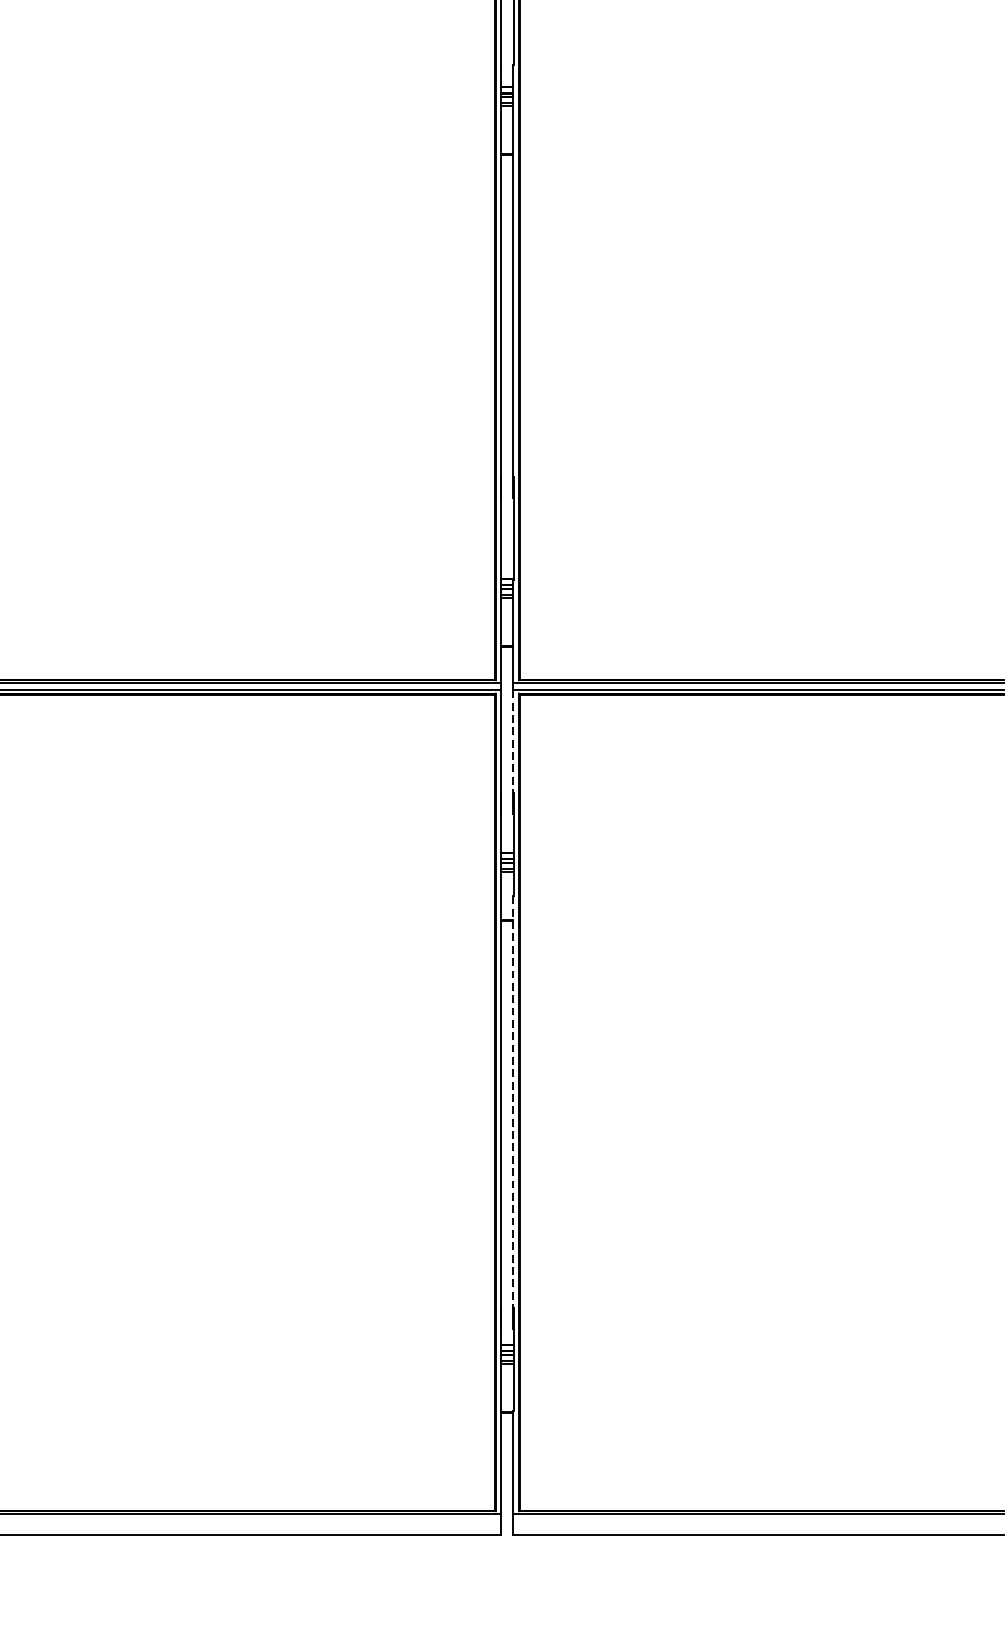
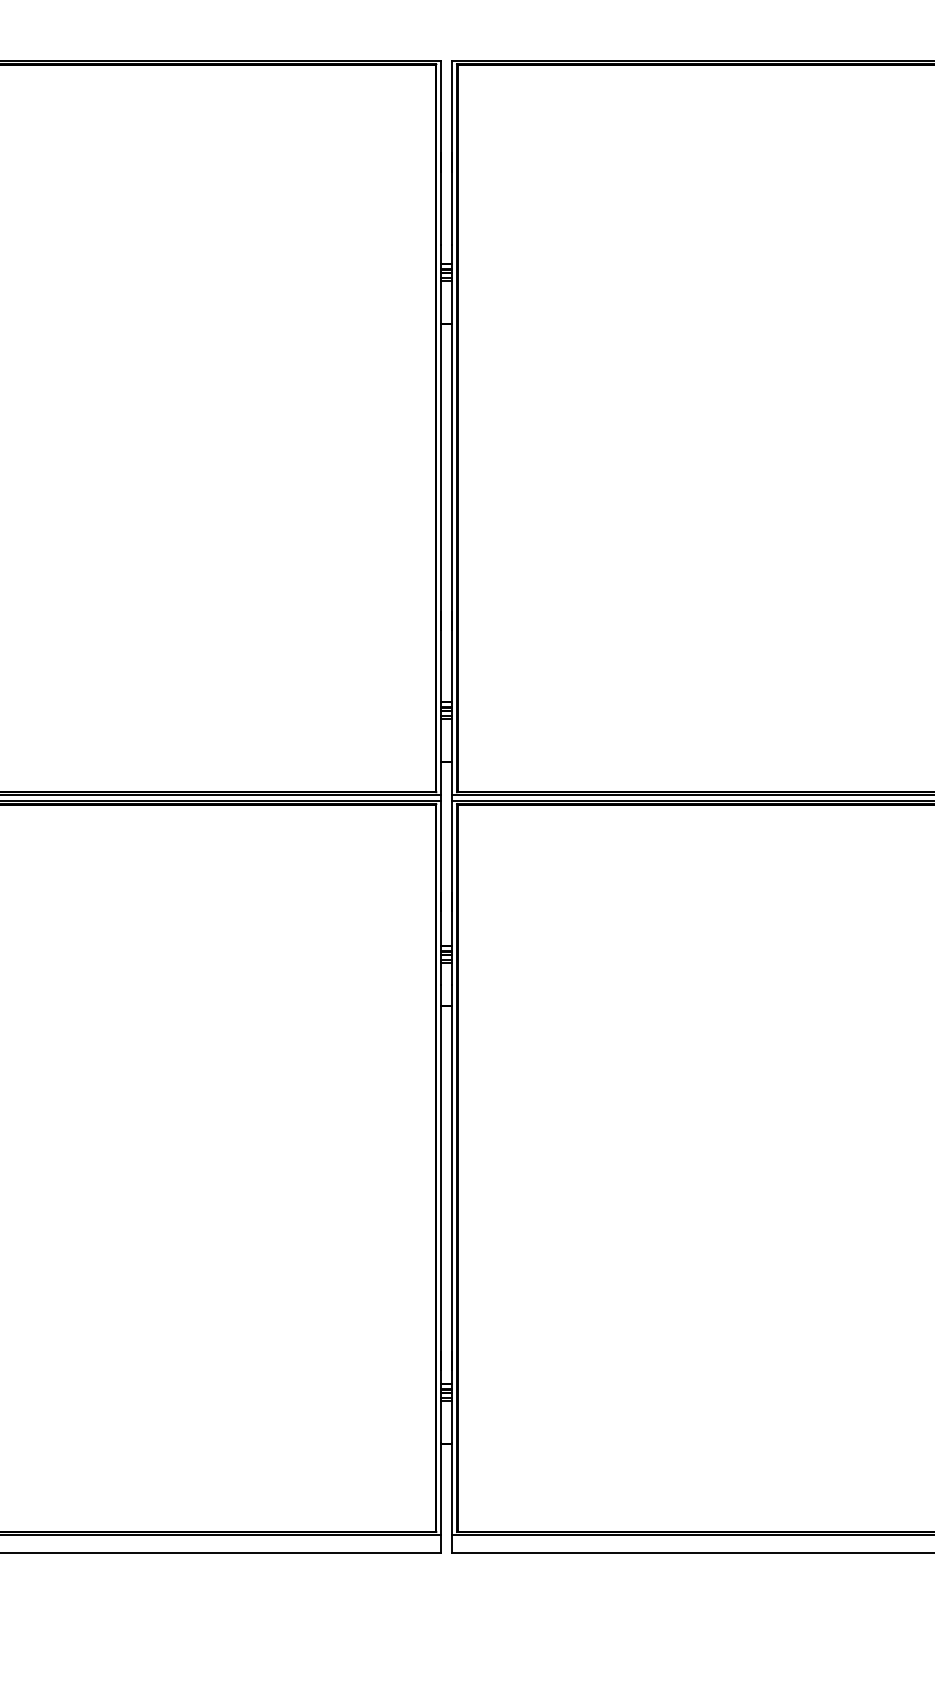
line: (513, 742) -> (452, 847), dashed -> solid
line: (513, 1102) -> (452, 1168), dashed -> solid

